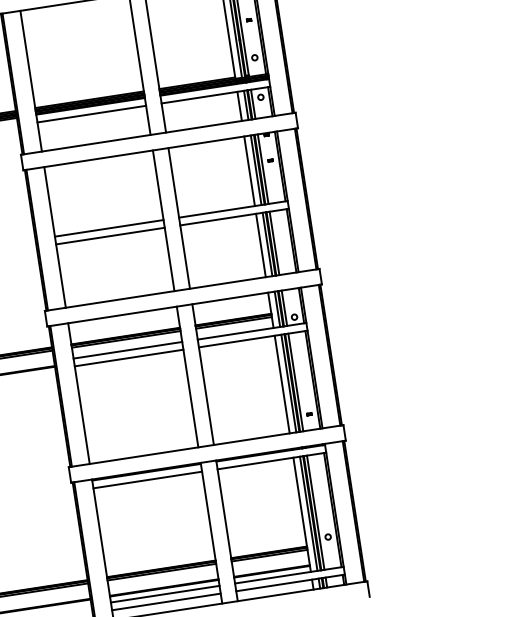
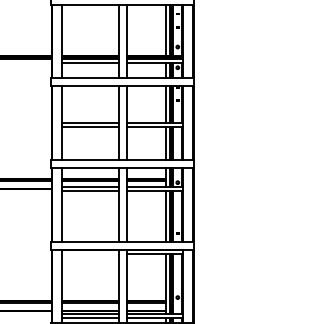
line: (146, 480) -> (89, 254), removed

